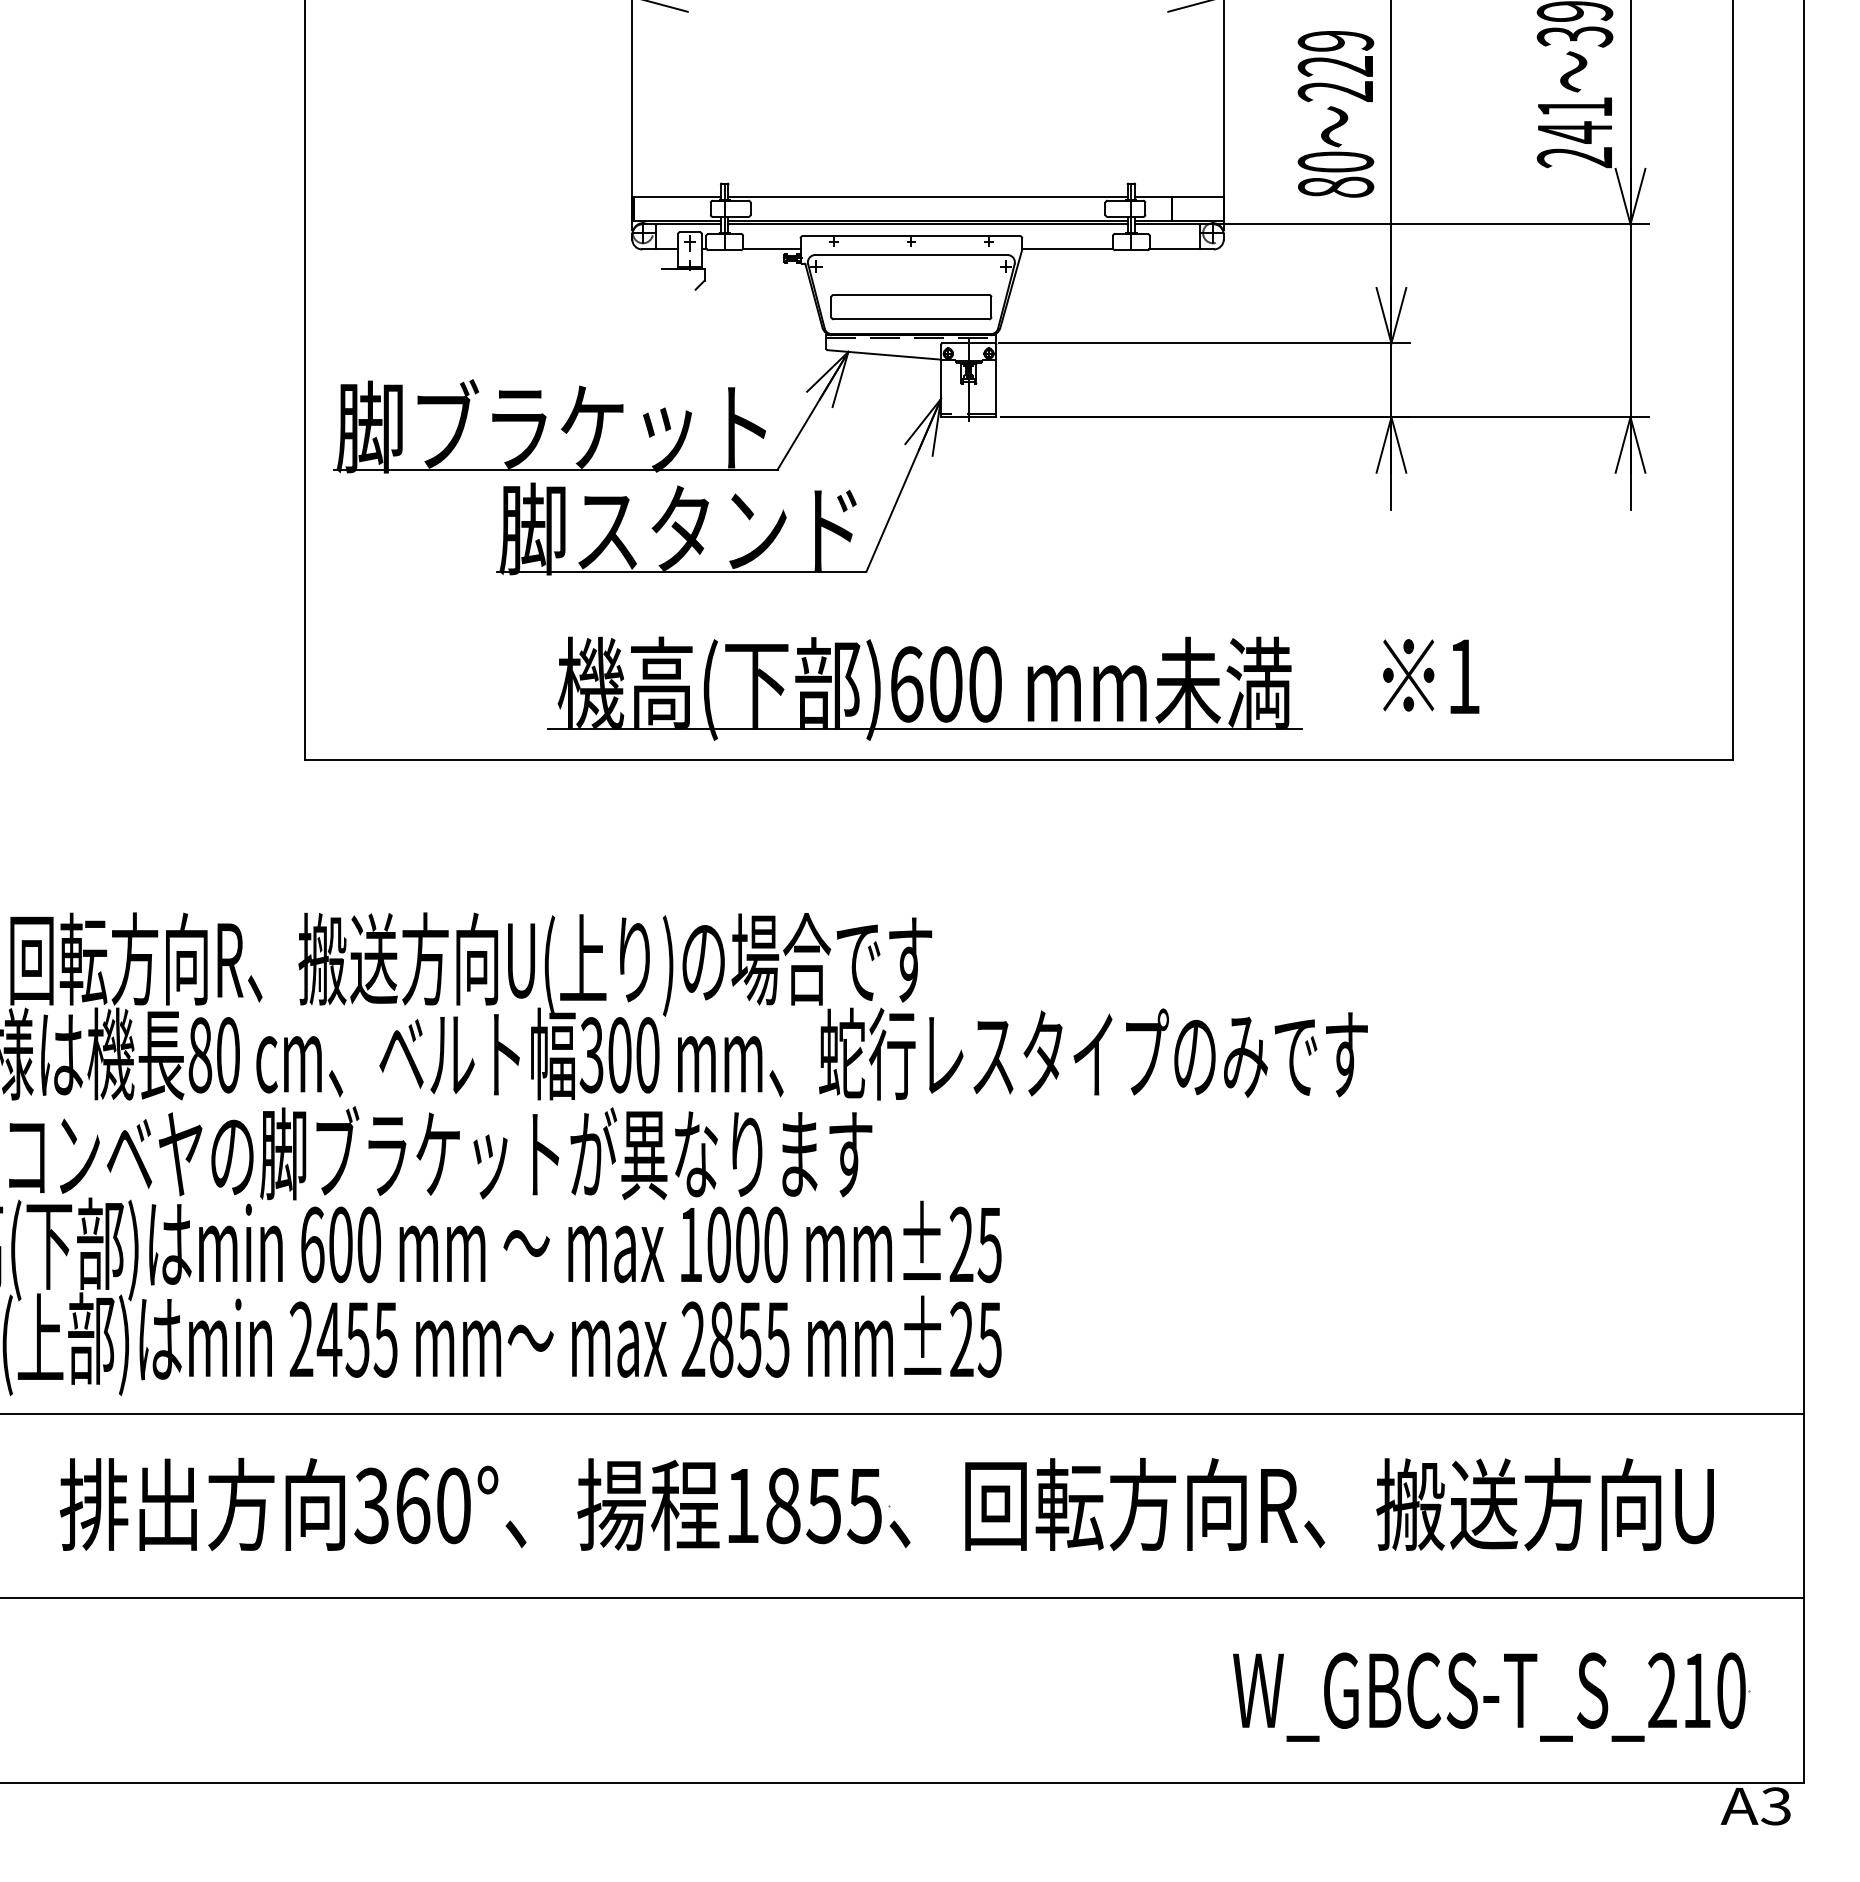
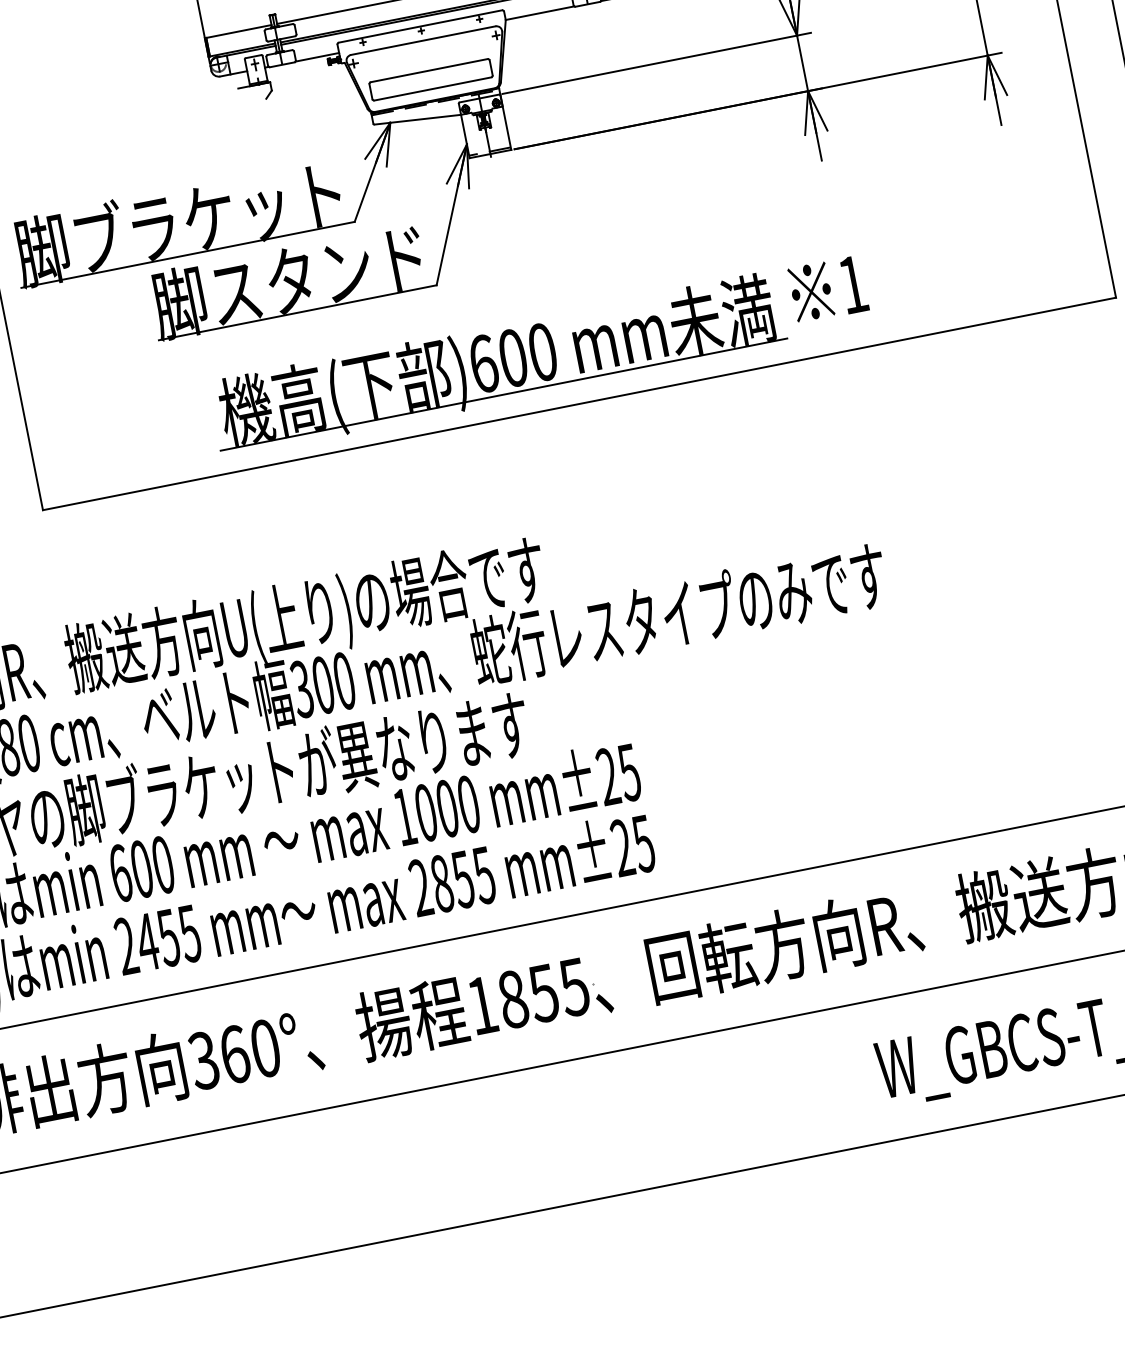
text: (1431, 676) -> (828, 289), moved

